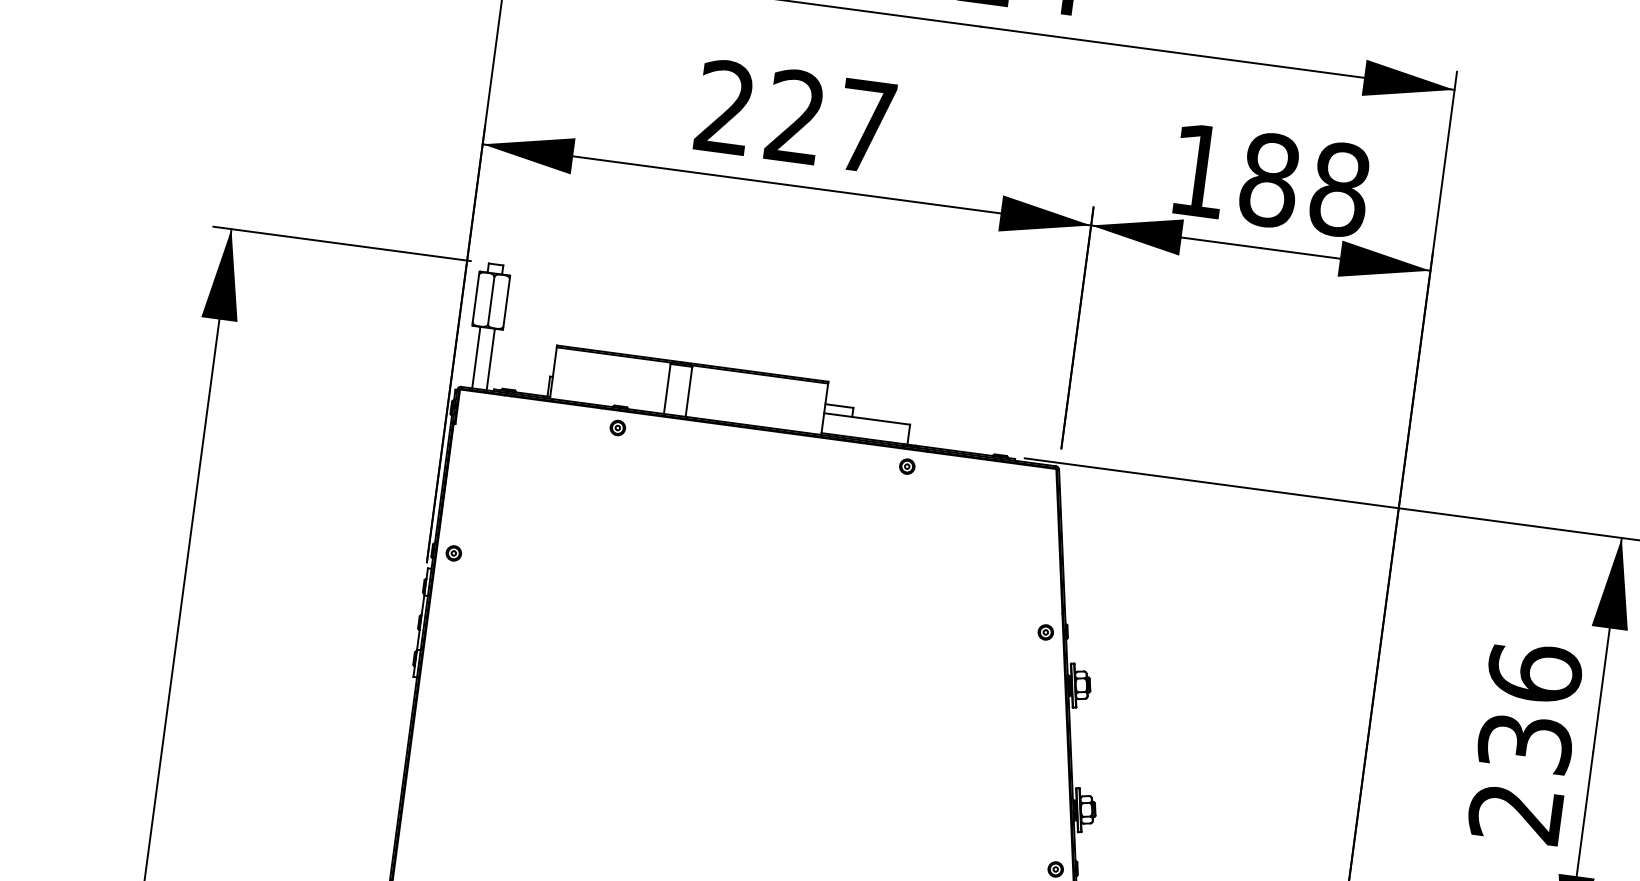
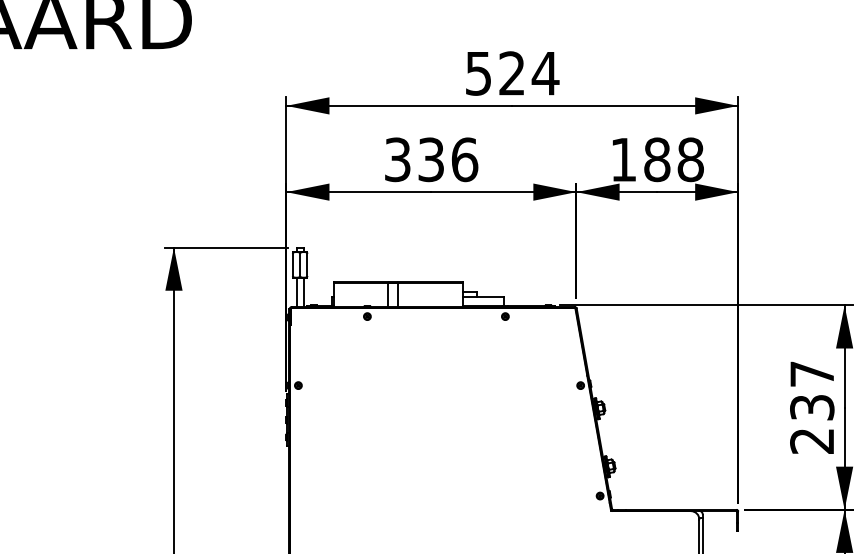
text: (796, 116) -> (431, 159), 227 -> 336
text: (1535, 671) -> (812, 373), 236 -> 237

